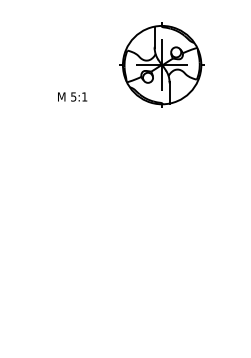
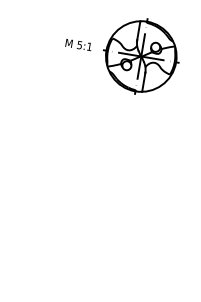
text: (72, 96) -> (78, 44), moved

